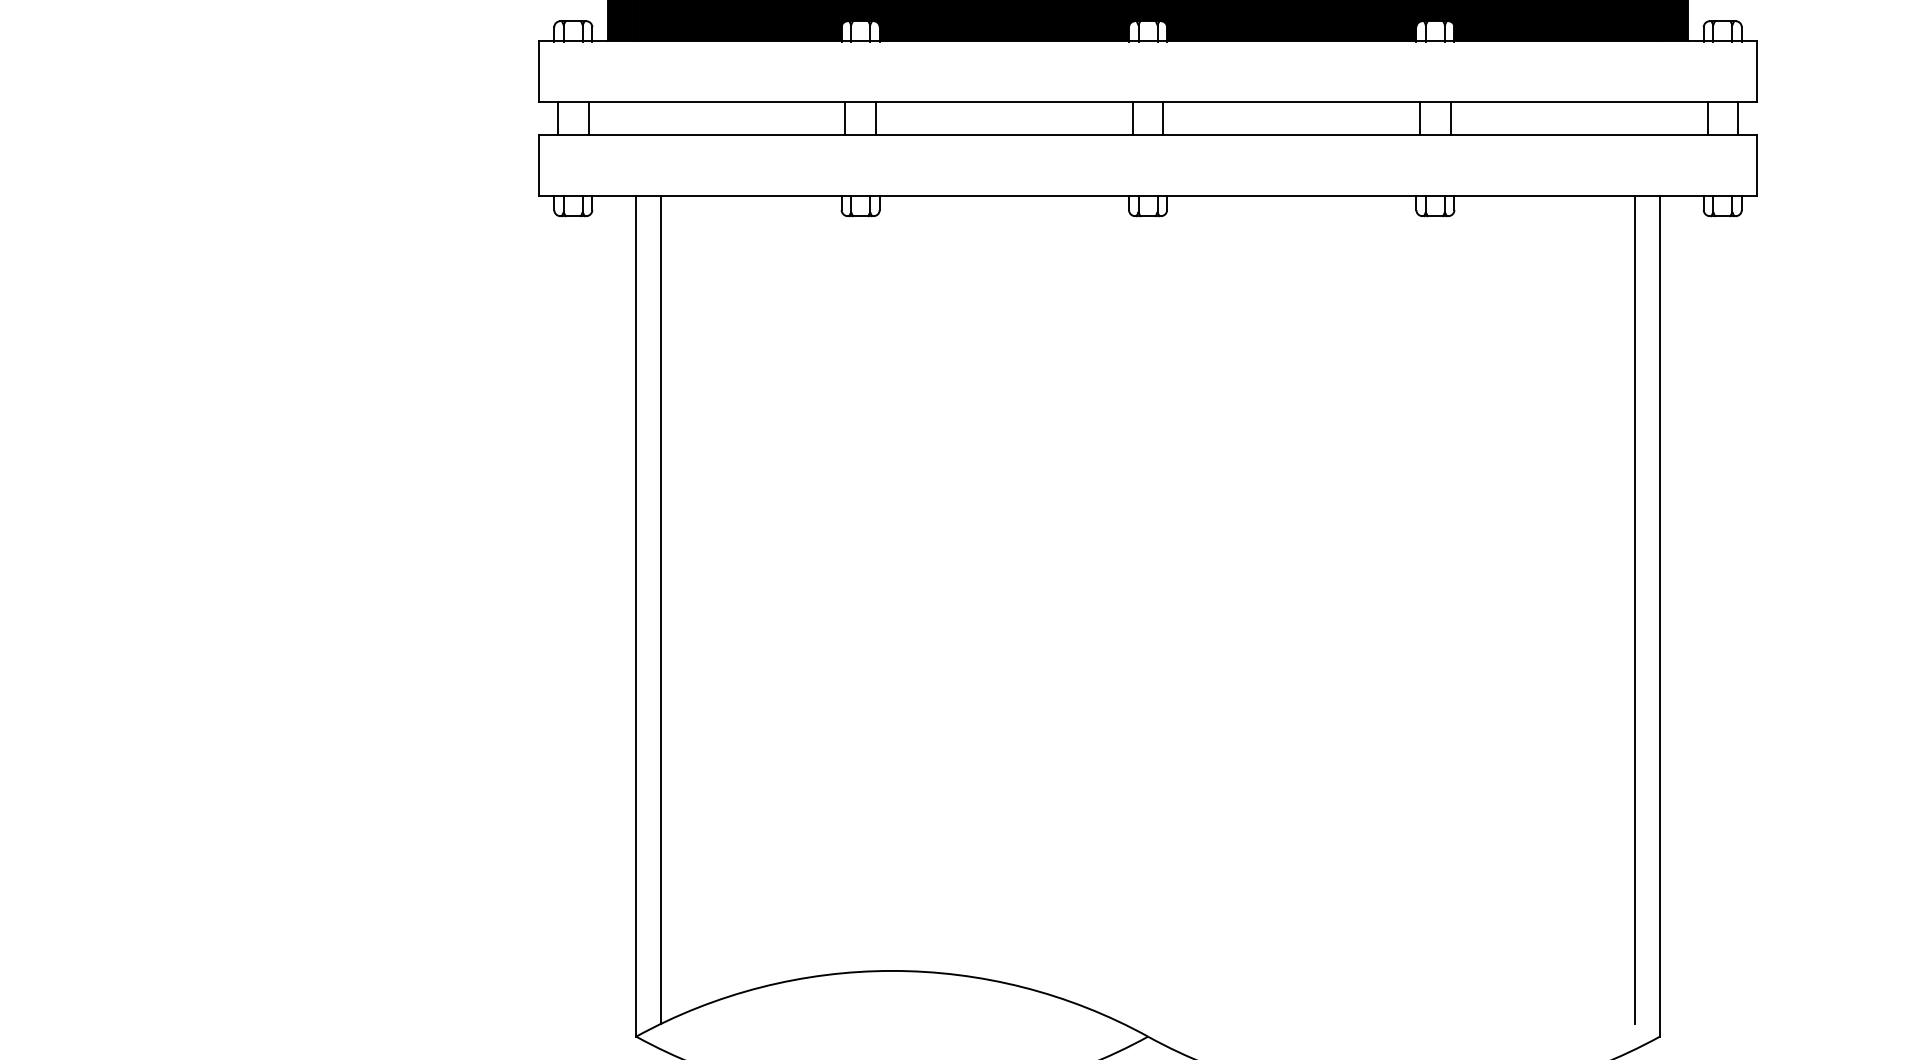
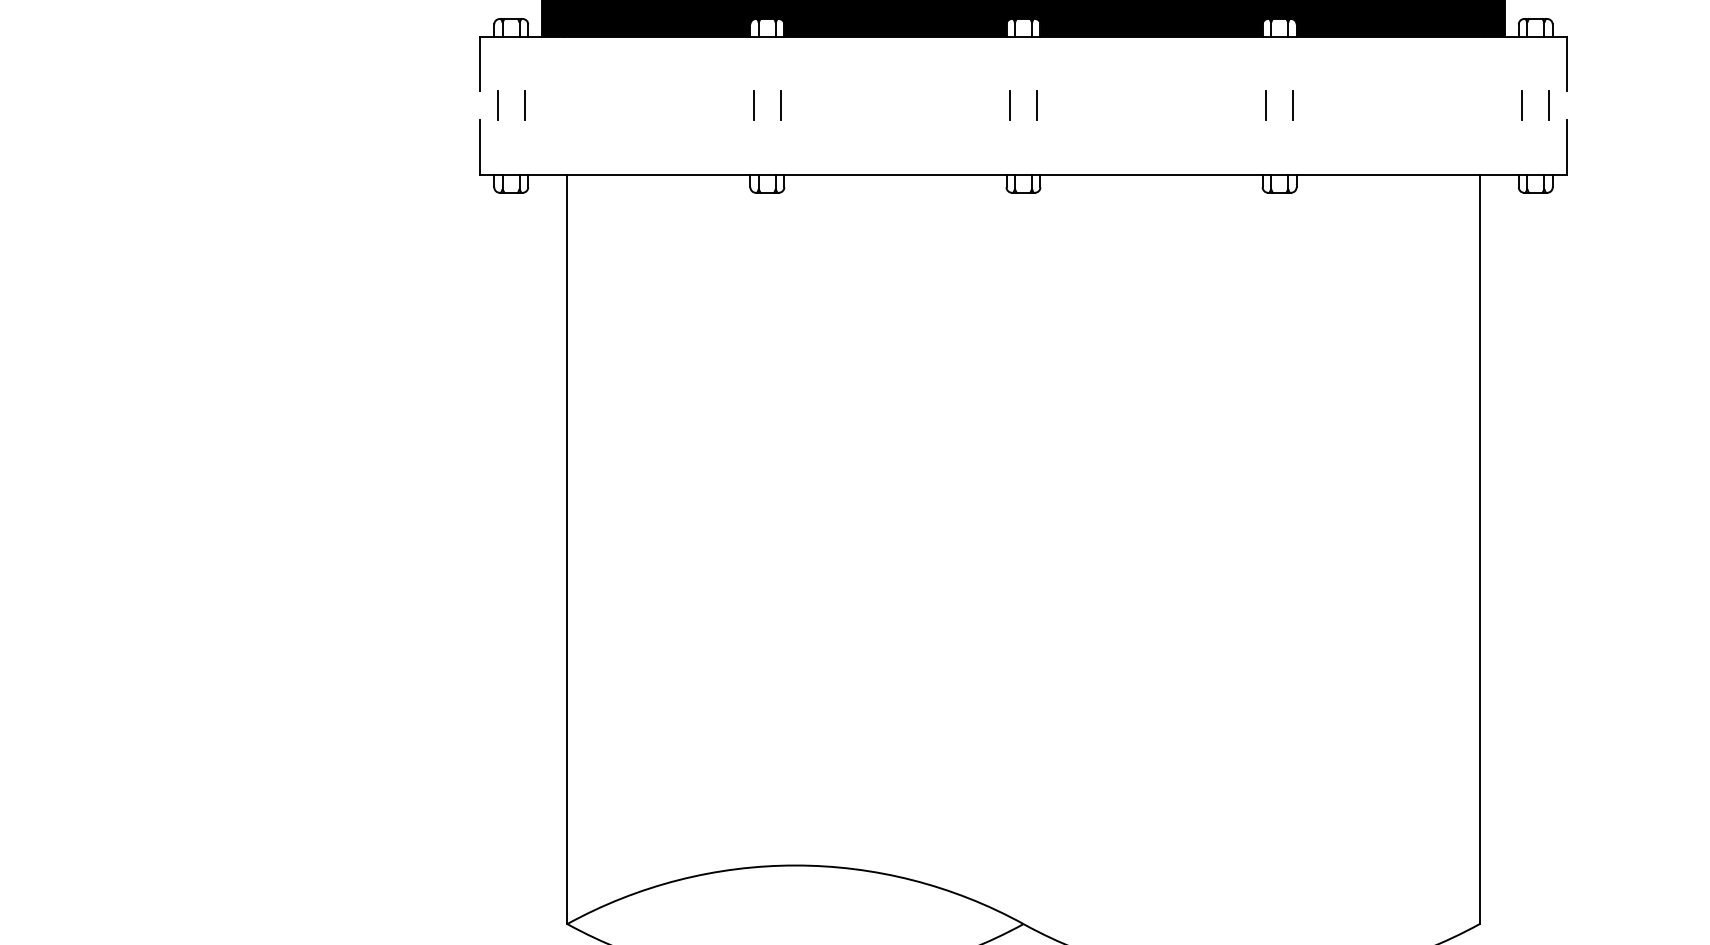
line: (1147, 102) -> (1023, 91), removed
line: (1147, 134) -> (1023, 119), removed
line: (660, 609) -> (588, 543), removed
line: (1635, 609) -> (1457, 543), removed

